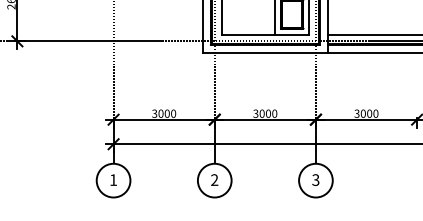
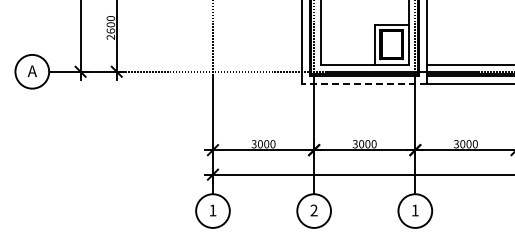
line: (265, 53) -> (364, 83), solid -> dashed
text: (315, 180) -> (414, 210), 3 -> 1

